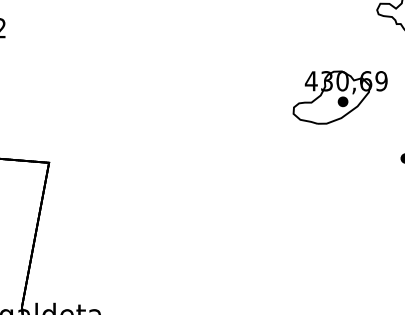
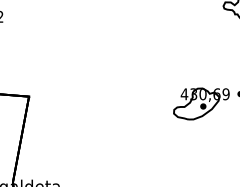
part: (339, 96) -> (201, 103), moved

